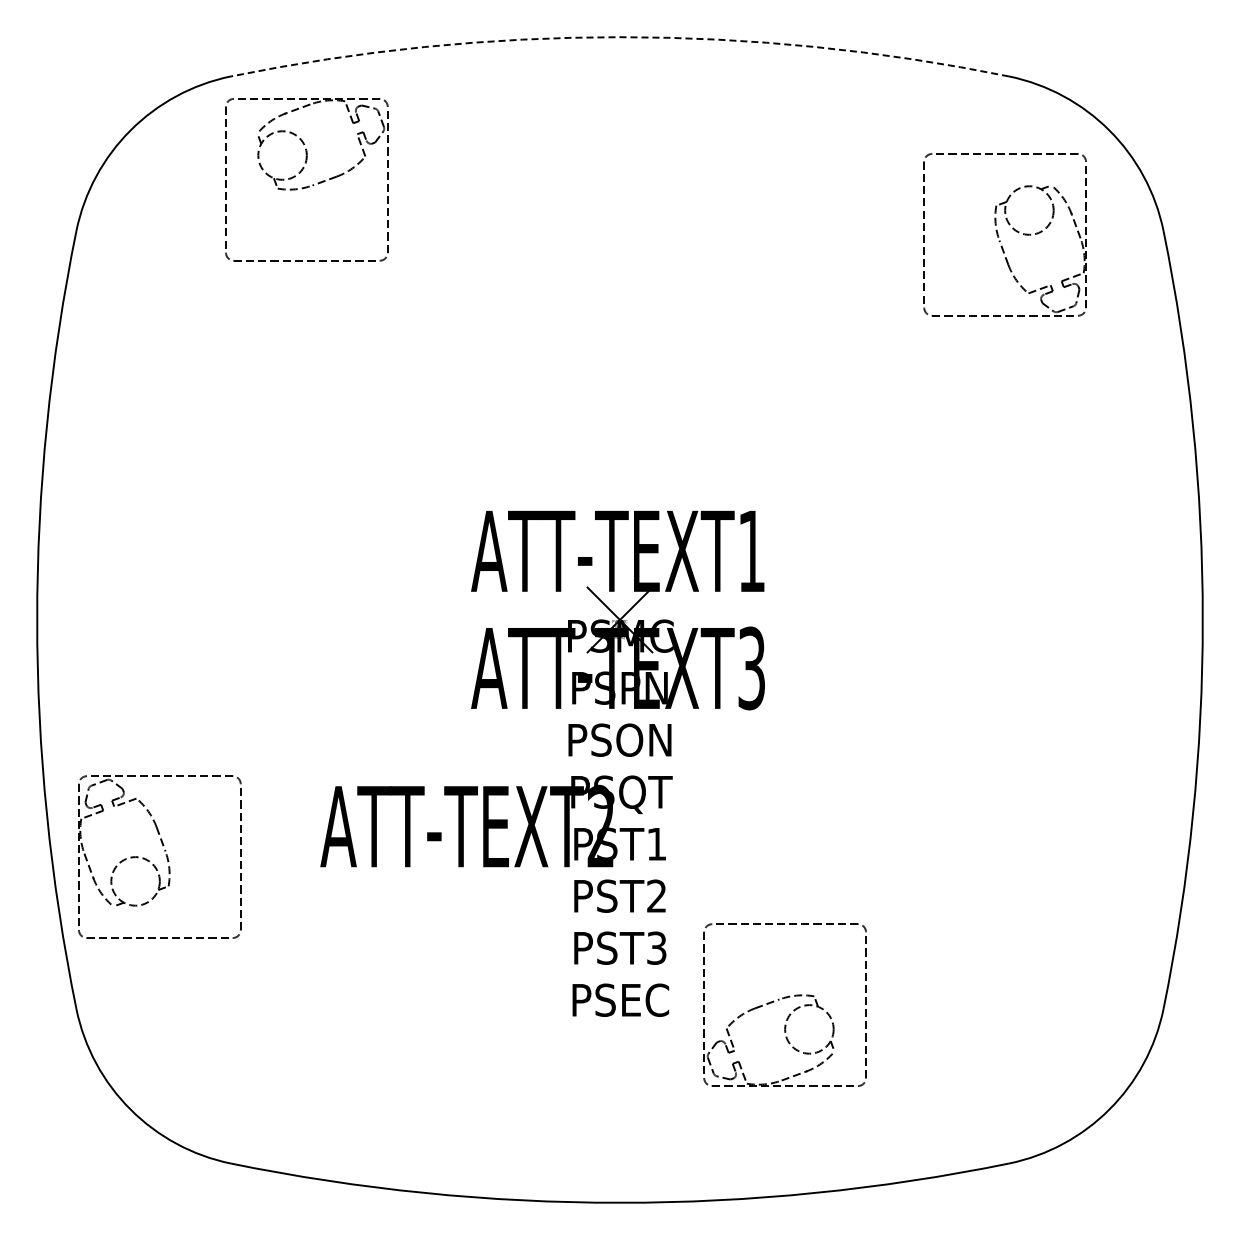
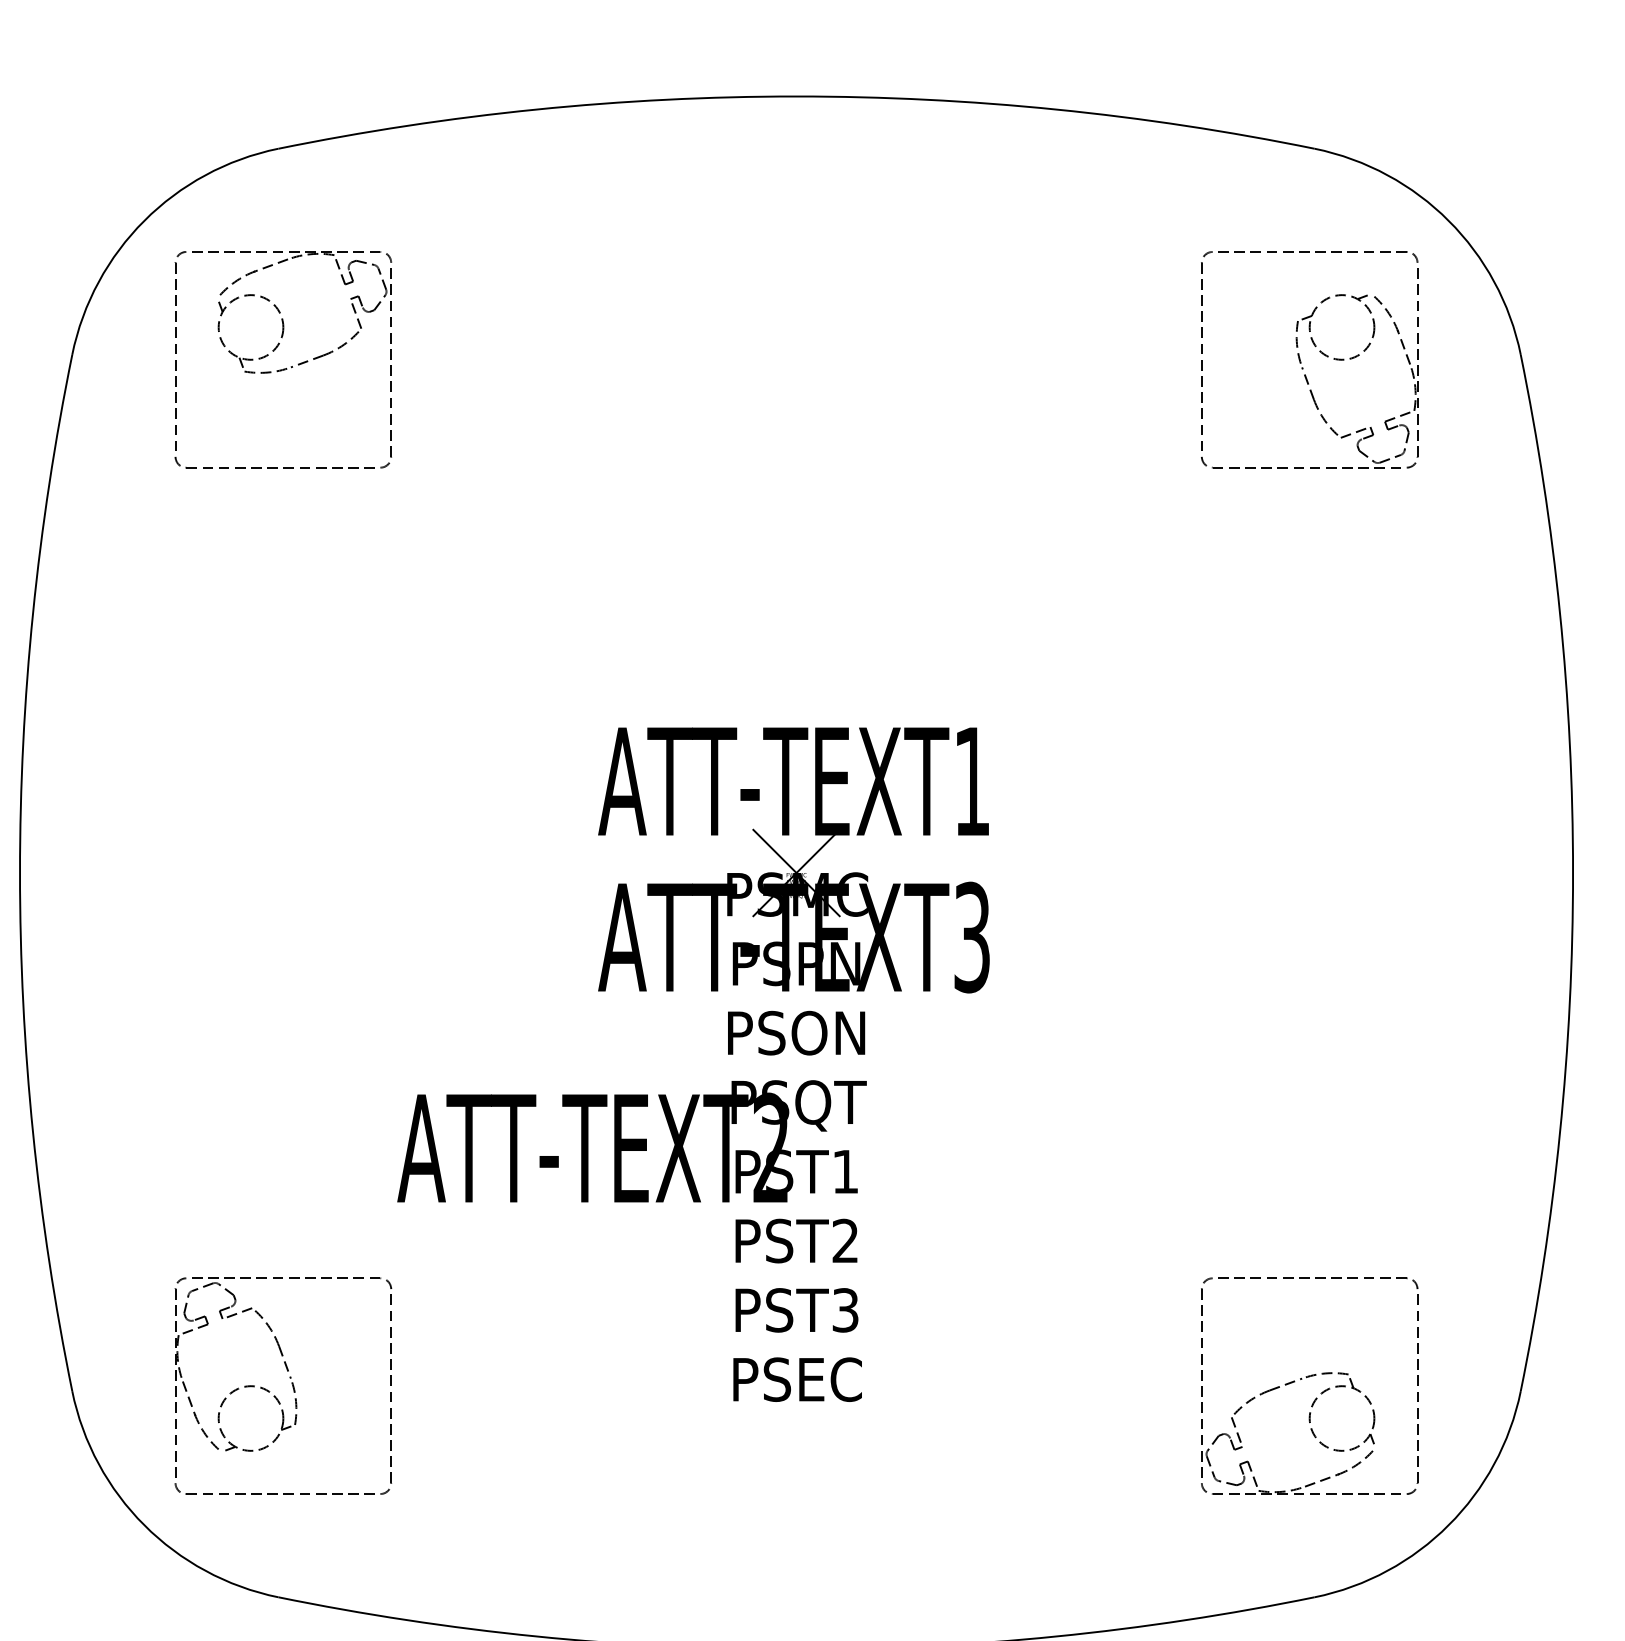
arc: (620, 37) -> (797, 96), dashed -> solid
part: (308, 185) -> (285, 367), moved
part: (165, 855) -> (290, 1383), moved
part: (784, 1004) -> (1308, 1385), moved

